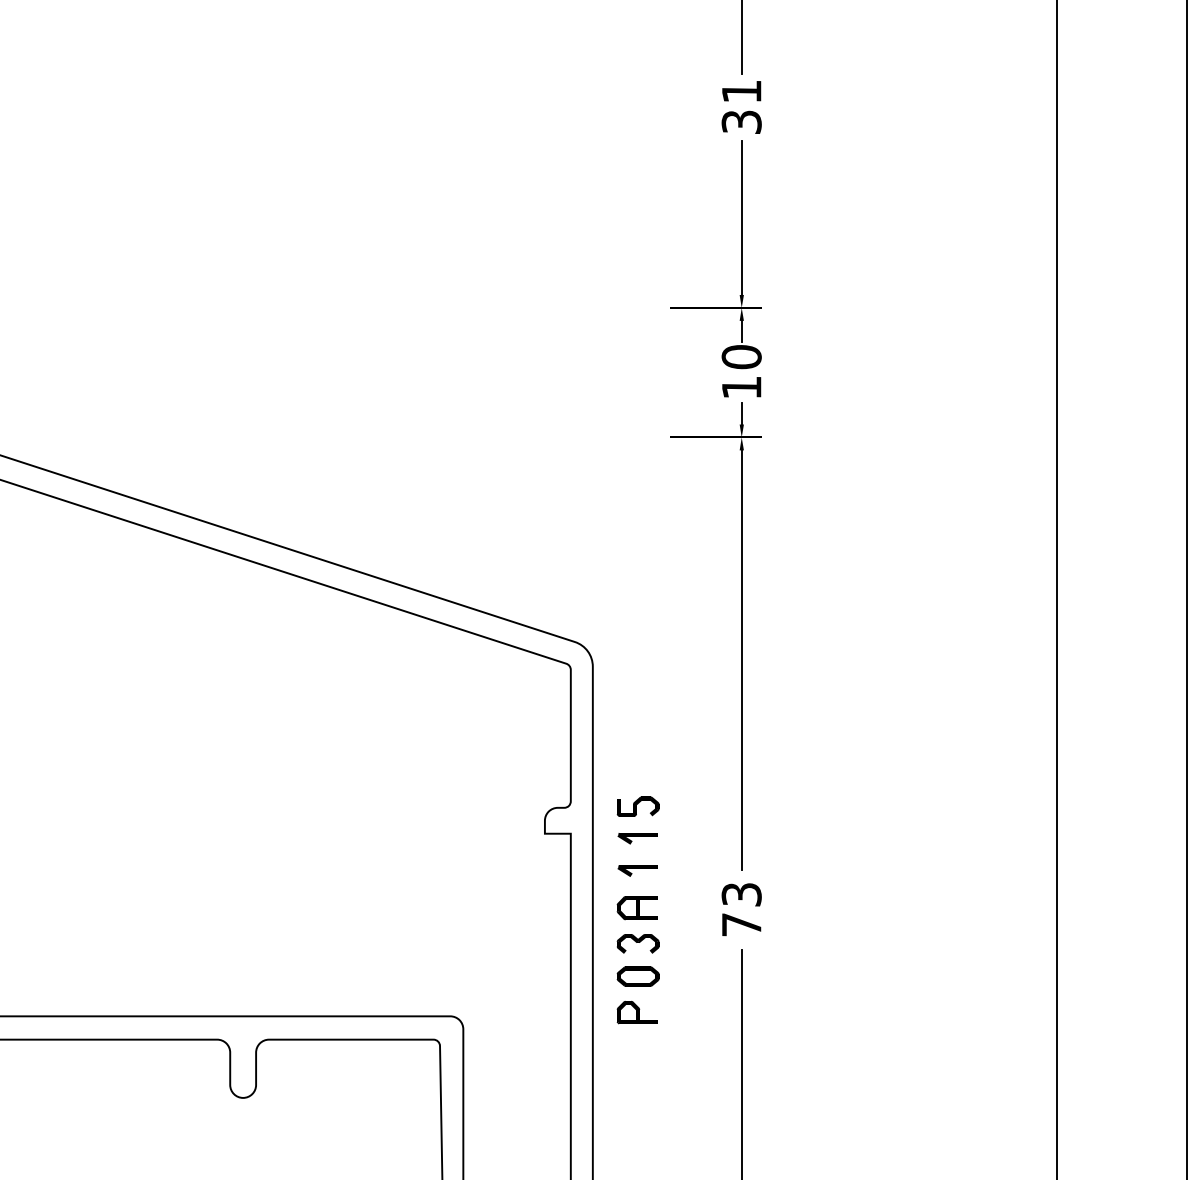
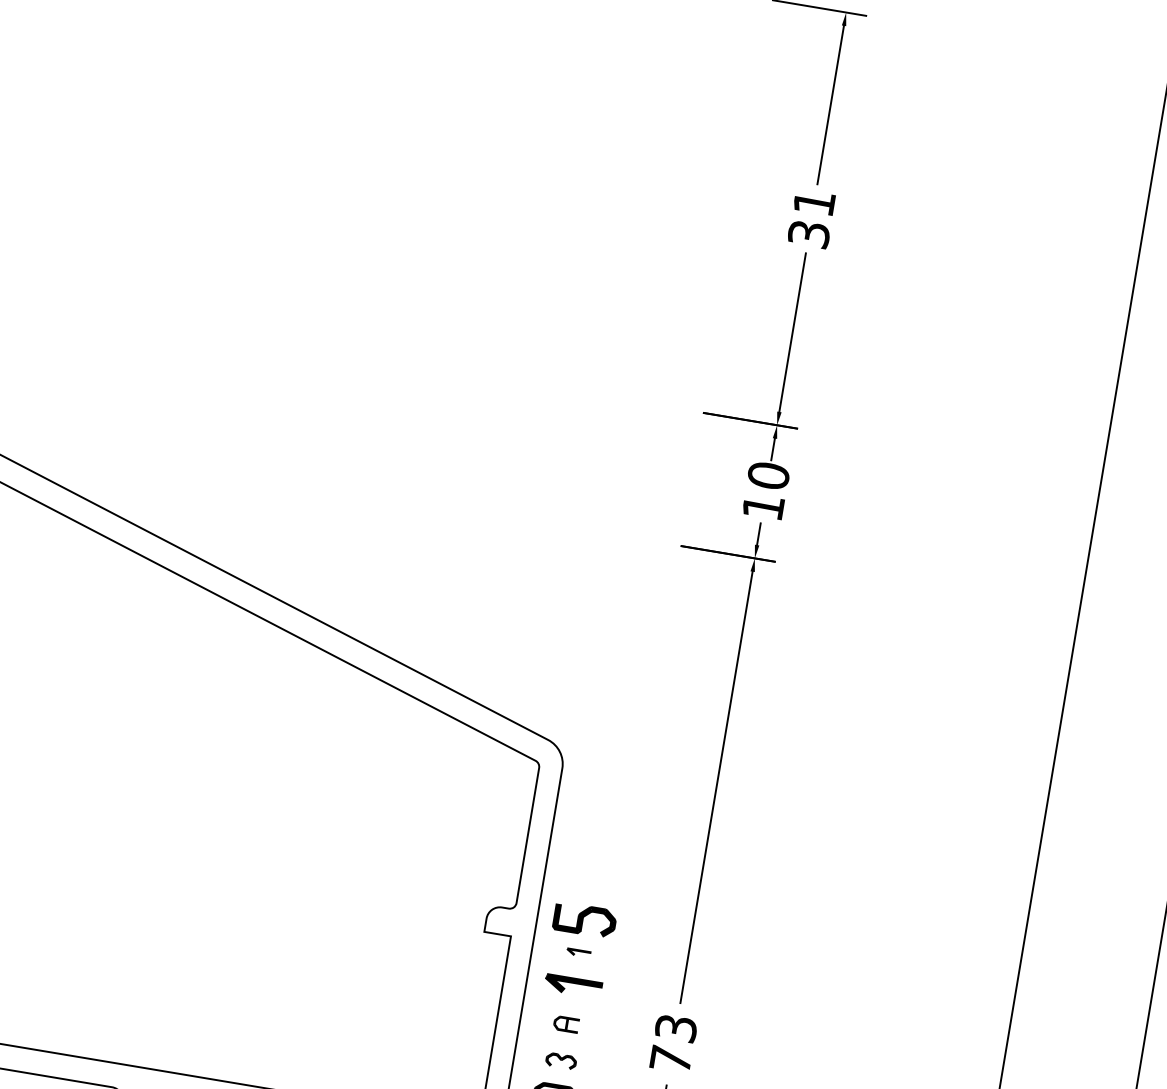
part: (637, 806) -> (584, 919), size x1.4
part: (637, 838) -> (578, 952), size x0.6
part: (637, 870) -> (573, 985), size x1.4
part: (636, 908) -> (565, 1024), size x0.6
part: (637, 943) -> (560, 1060), size x0.7

